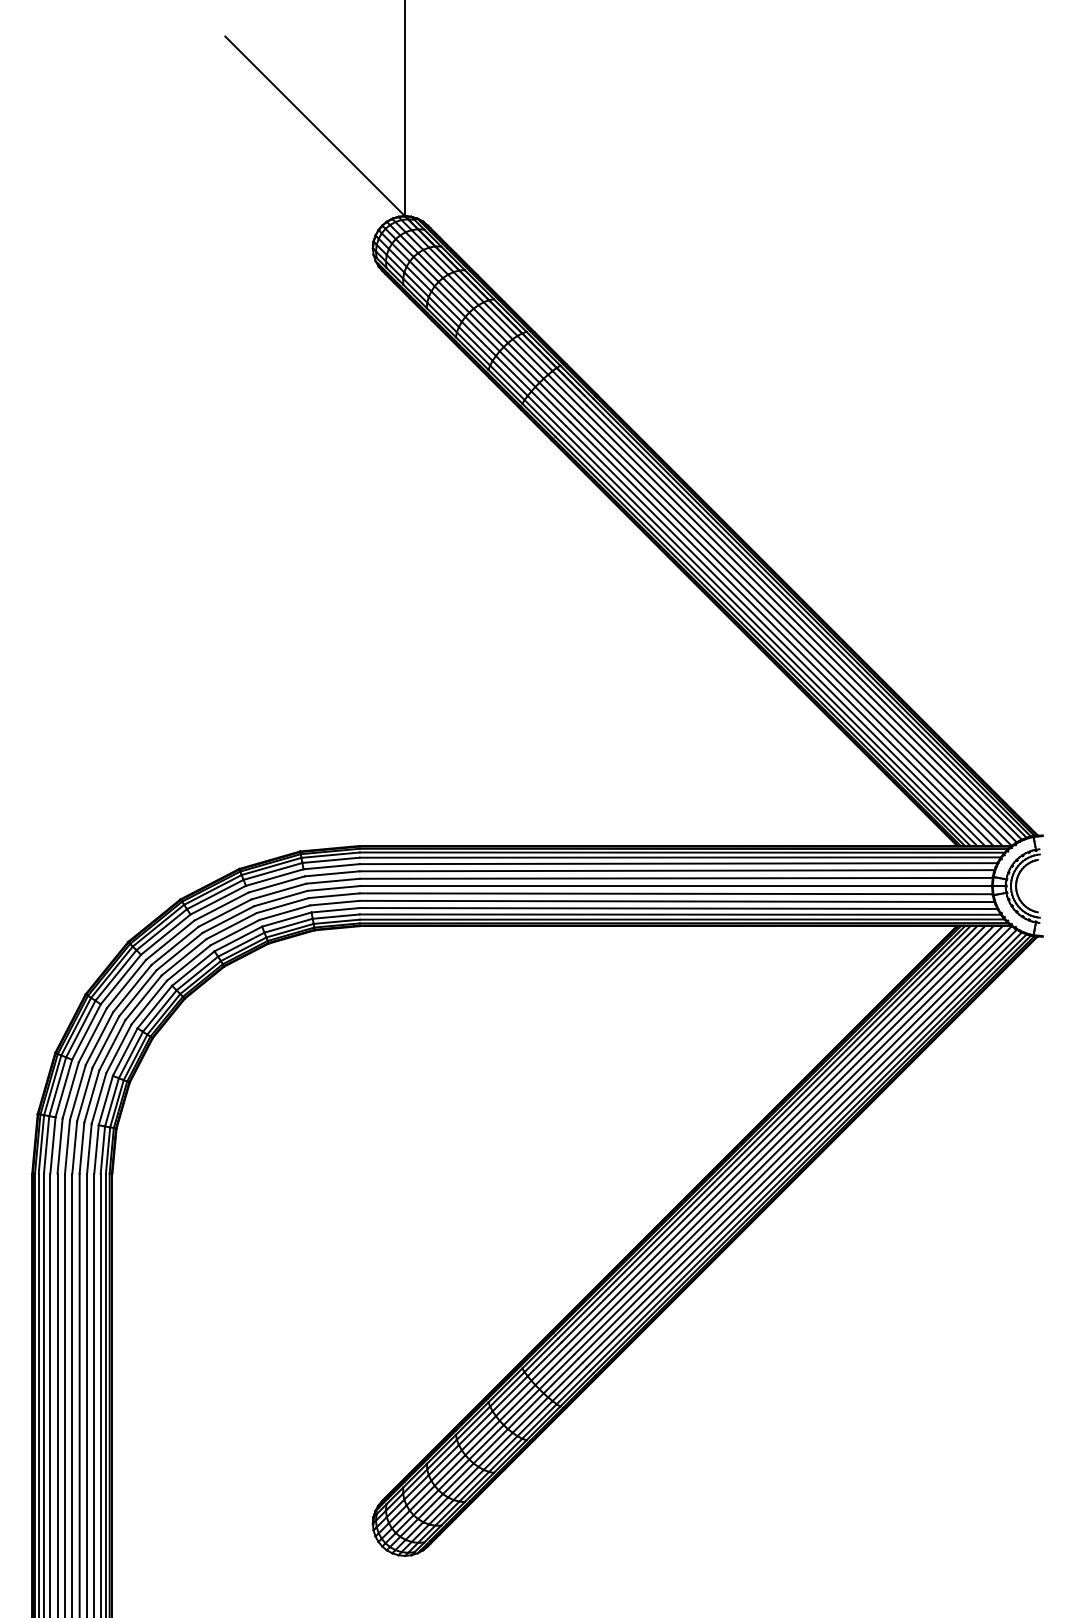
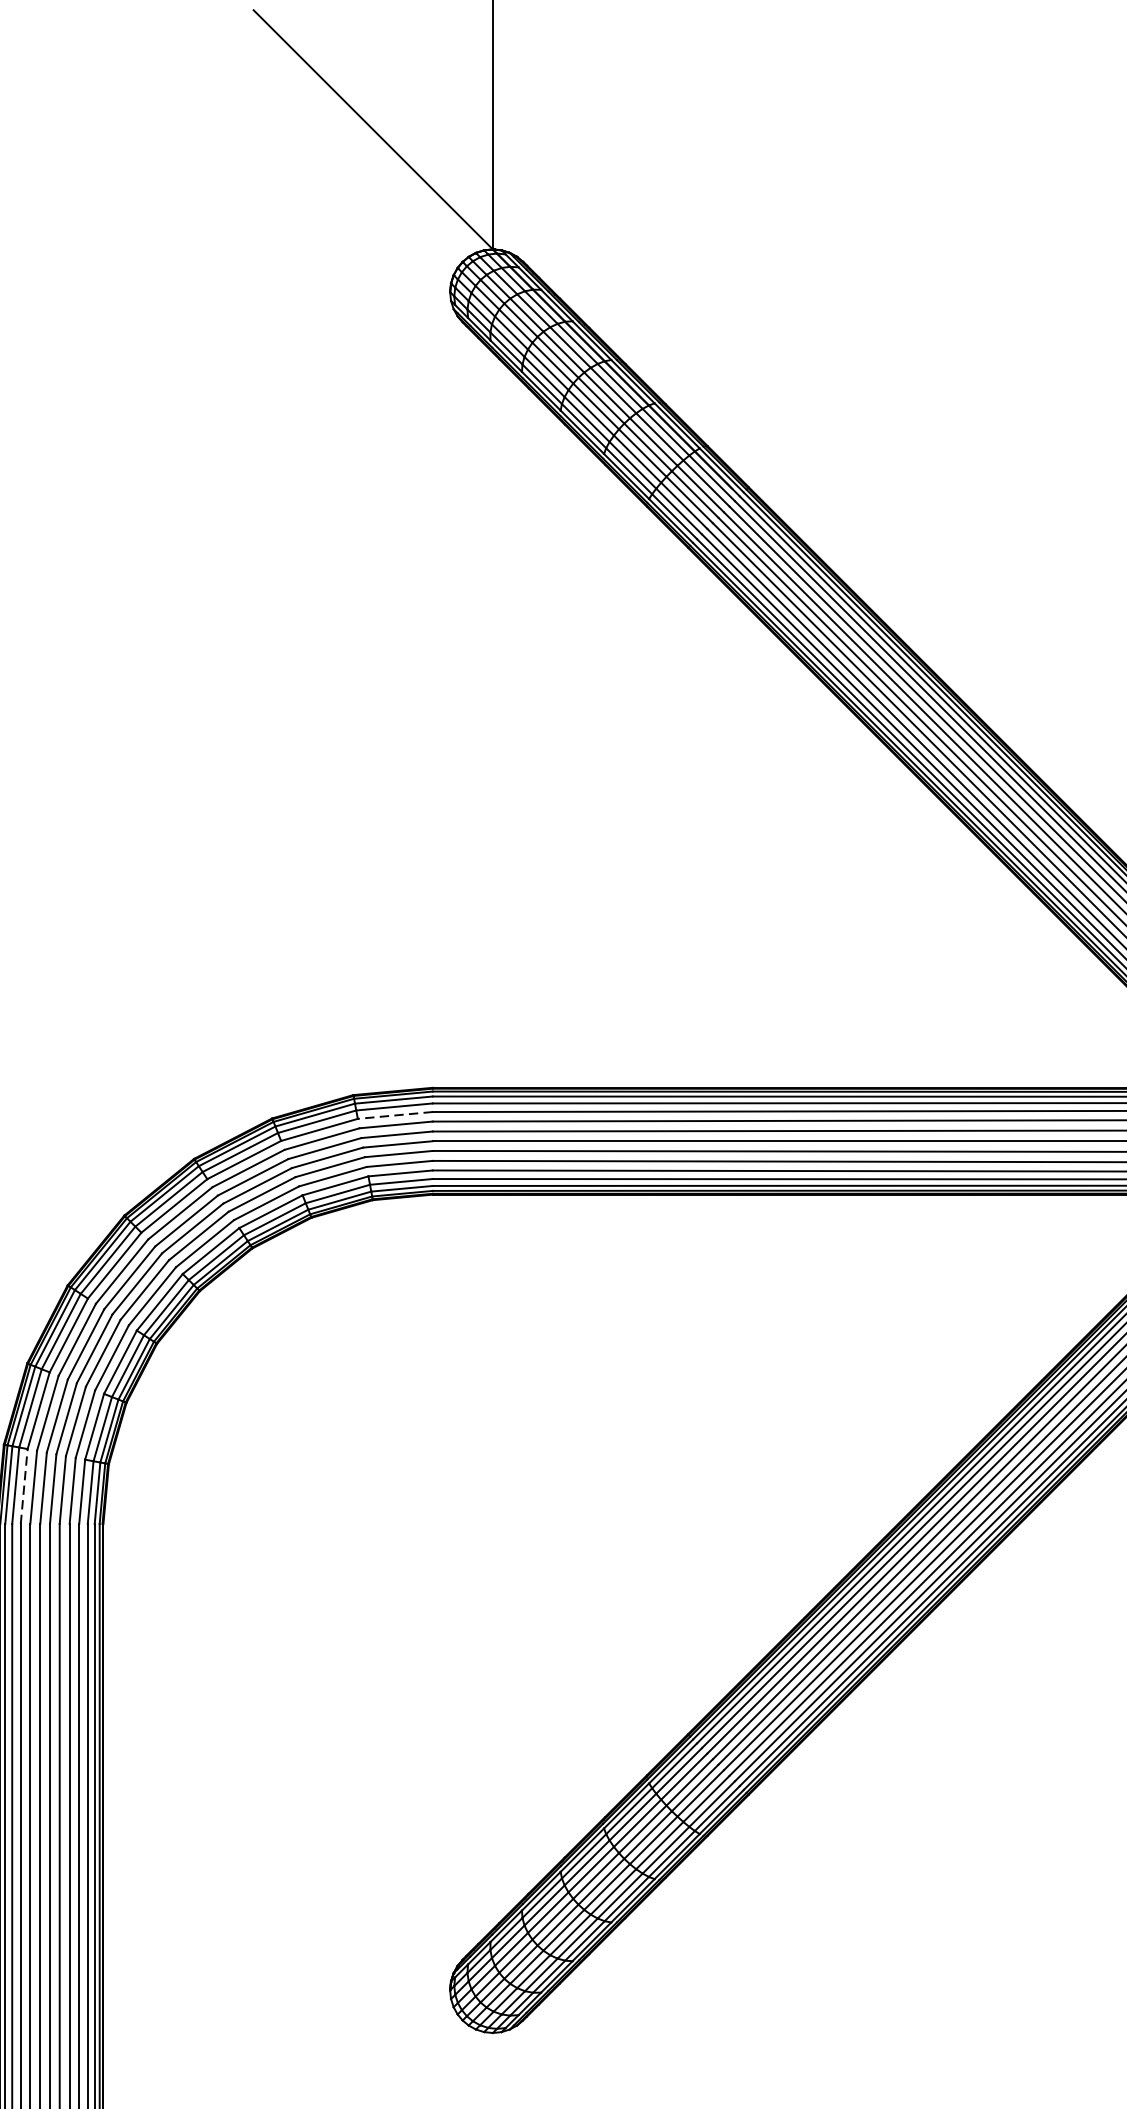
line: (331, 866) -> (395, 1115), solid -> dashed
line: (53, 1144) -> (24, 1485), solid -> dashed

